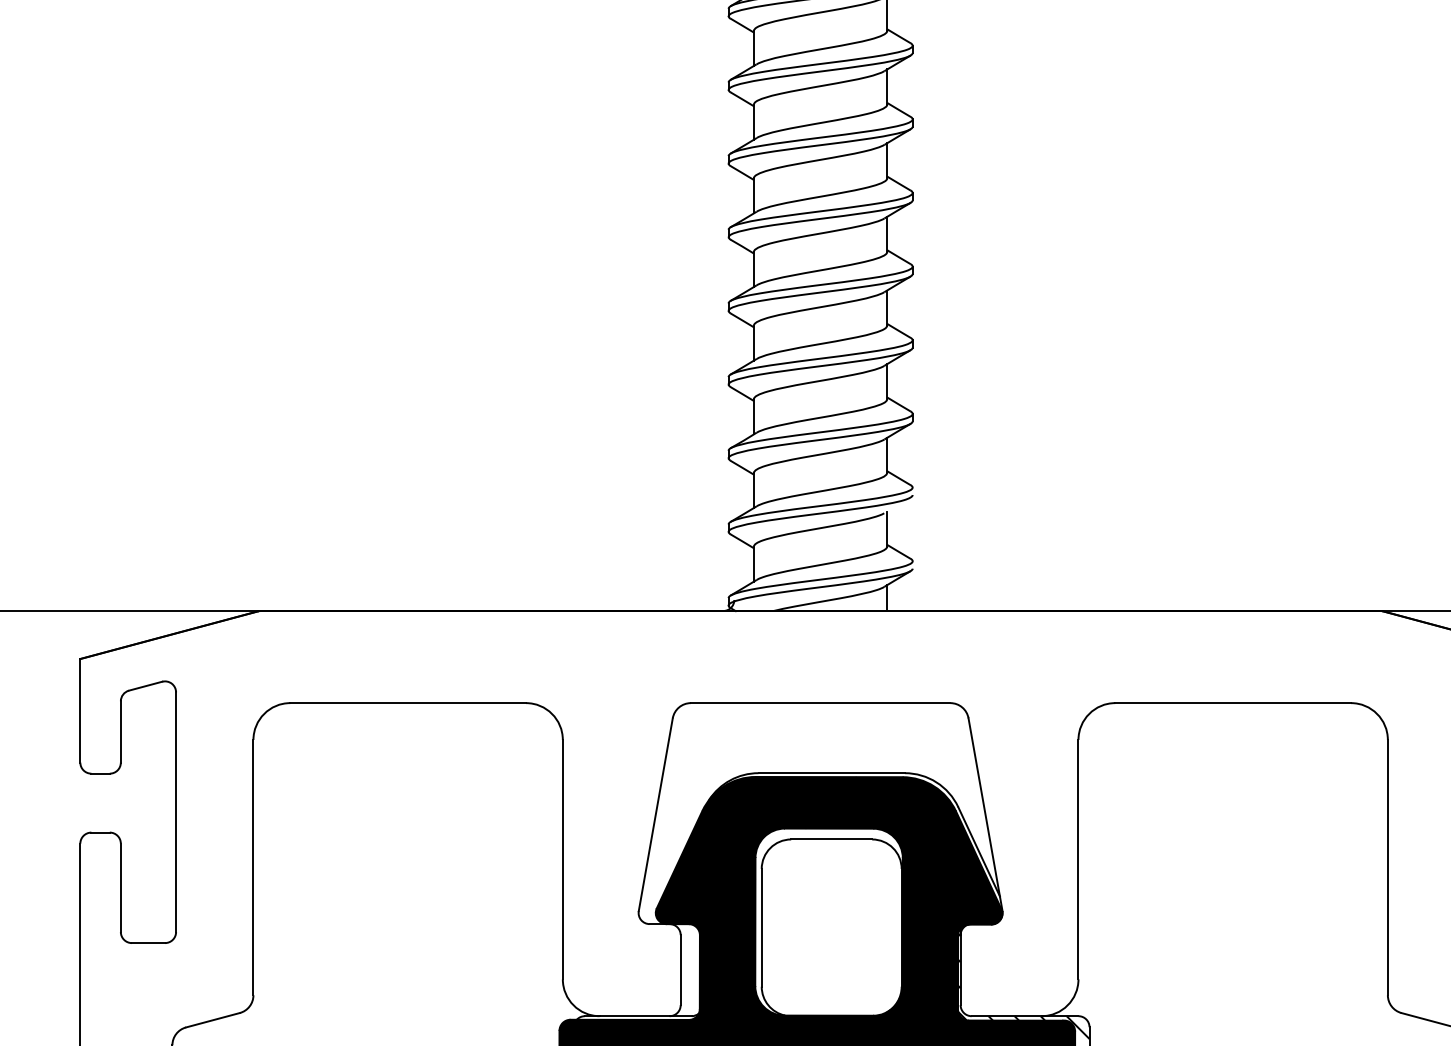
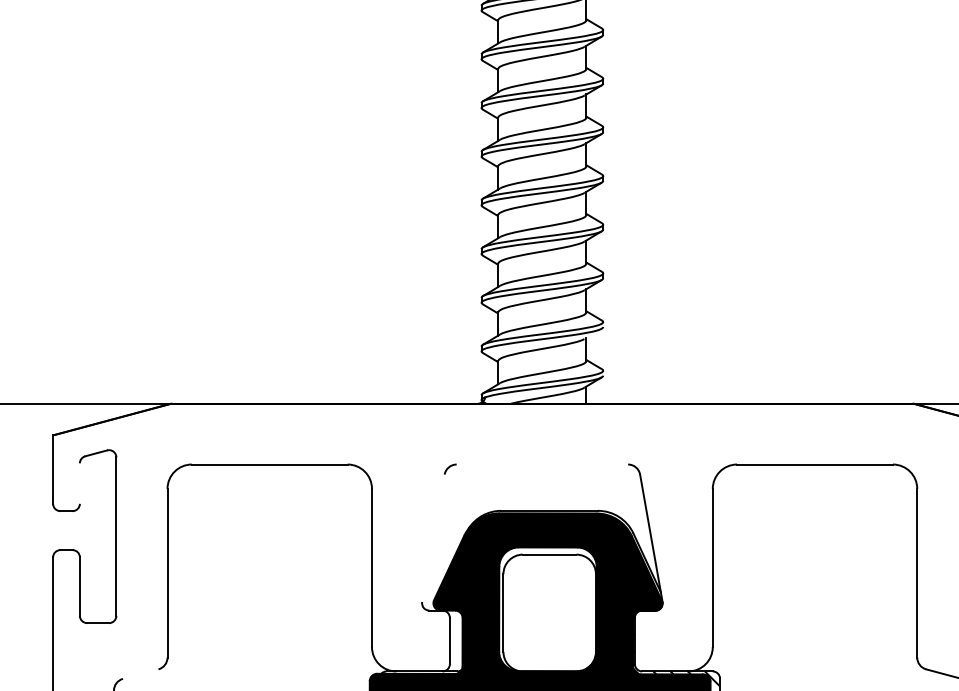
line: (820, 703) -> (542, 464), removed
line: (120, 731) -> (79, 483), removed
line: (655, 815) -> (433, 538), removed
line: (212, 1019) -> (140, 673), removed

